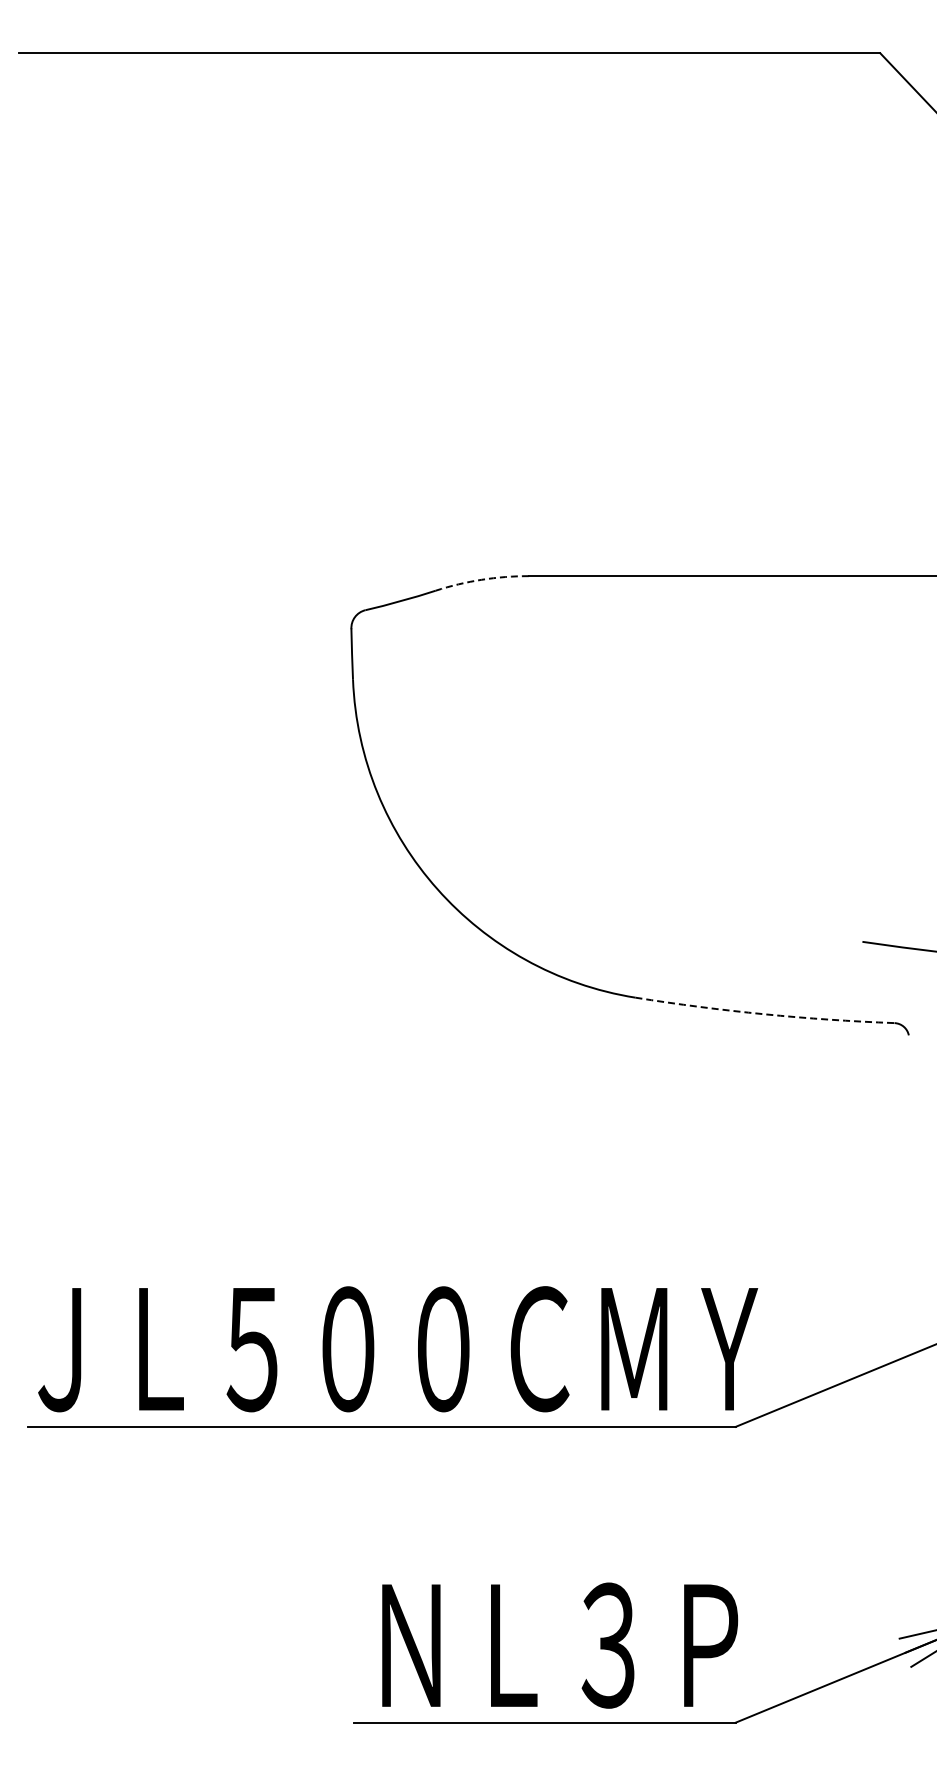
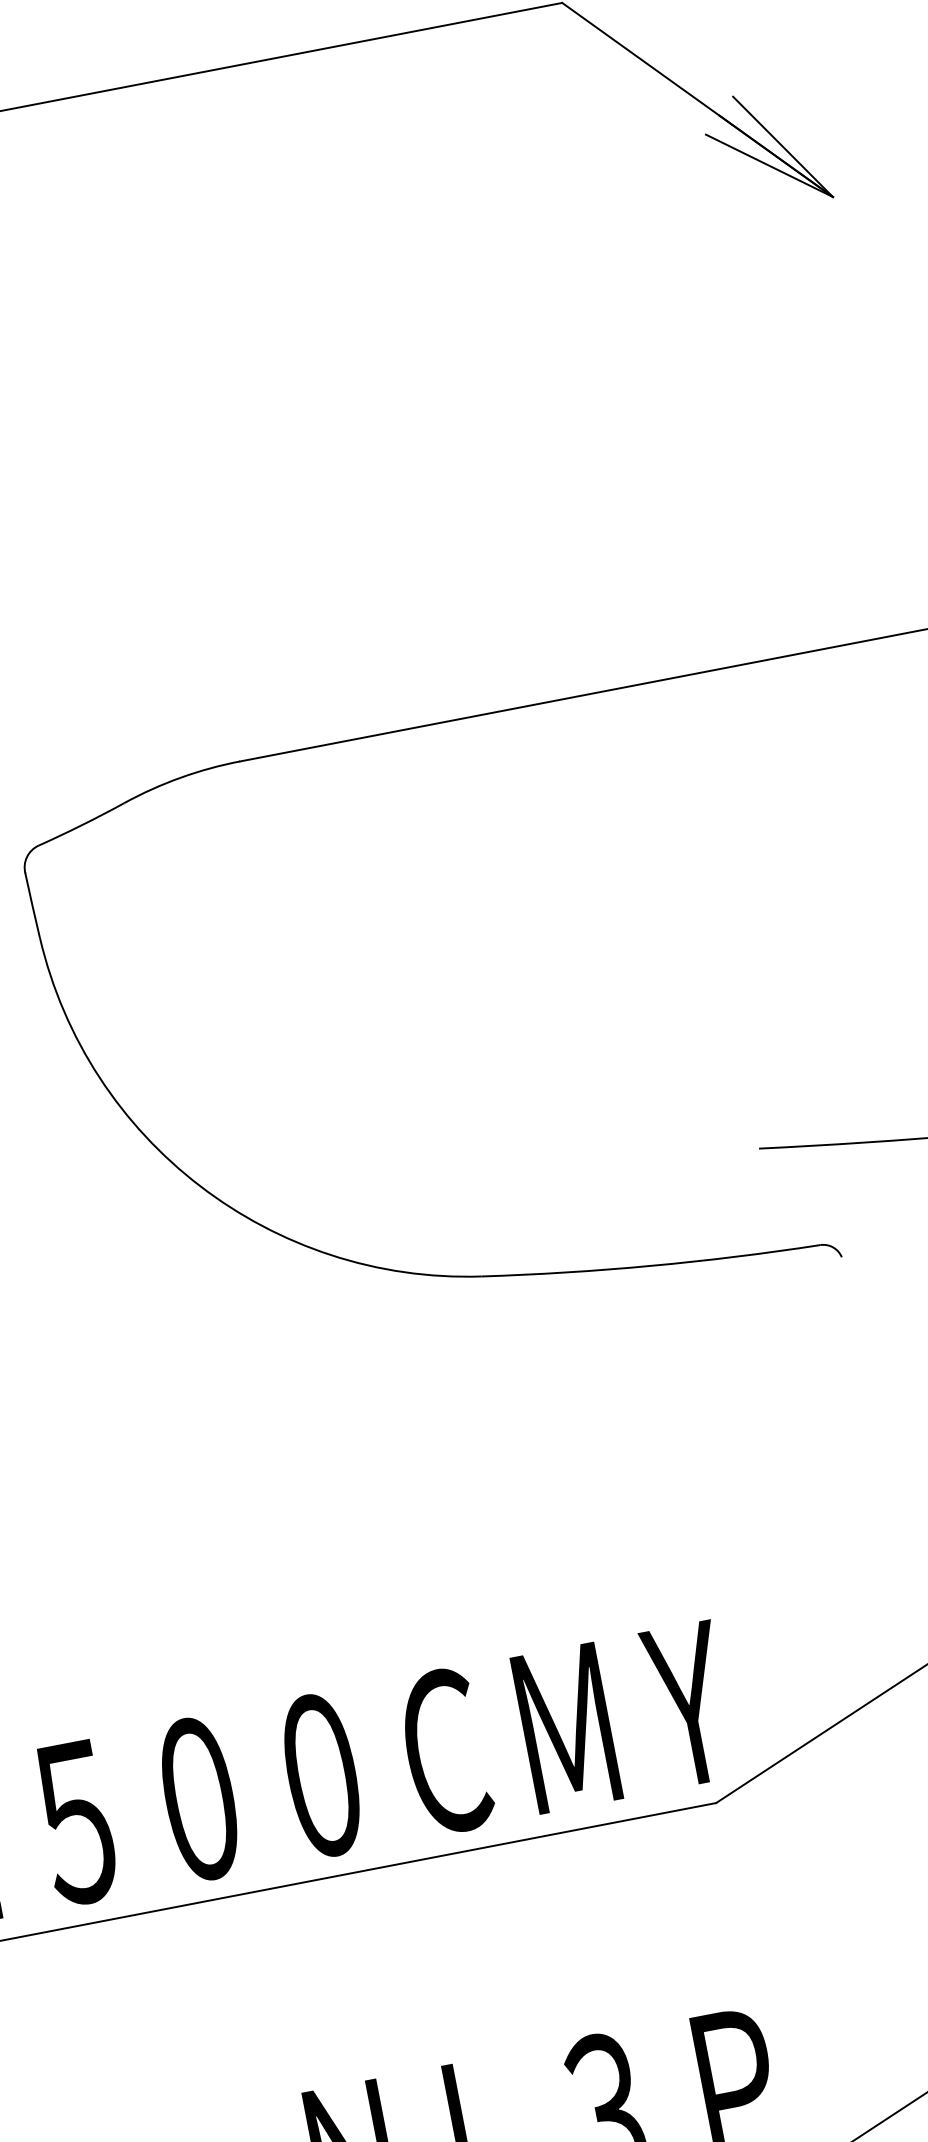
arc: (481, 579) -> (180, 777), dashed -> solid
arc: (764, 1014) -> (651, 1266), dashed -> solid

